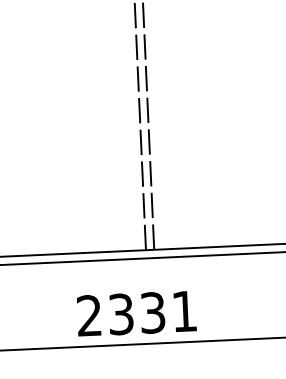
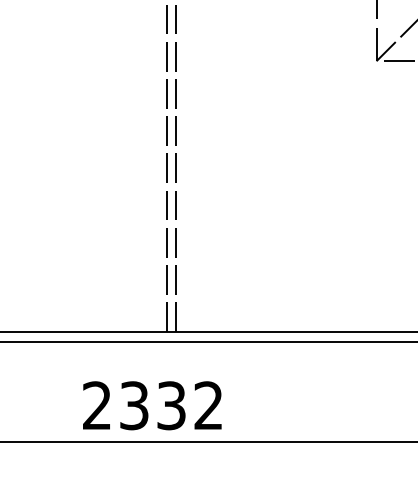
text: (184, 311) -> (208, 405), 2331 -> 2332

